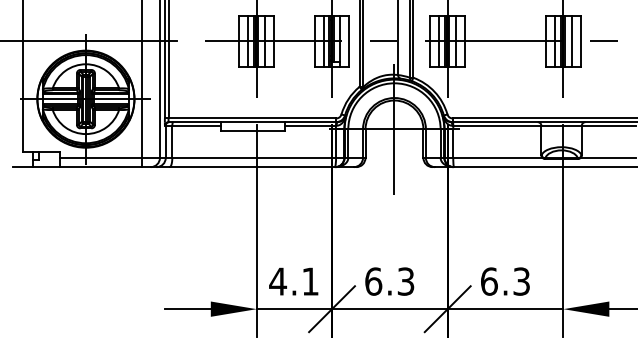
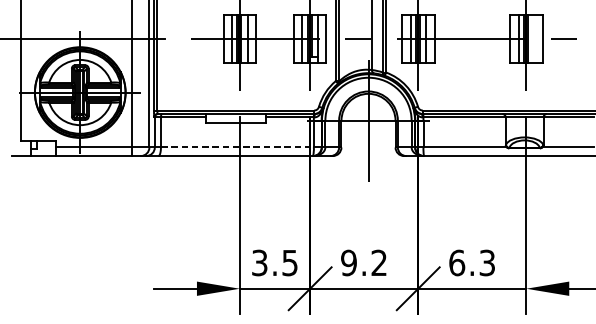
line: (571, 41) -> (533, 38), removed
line: (254, 157) -> (237, 147), solid -> dashed
text: (293, 281) -> (274, 262), 4.1 -> 3.5
text: (389, 281) -> (363, 262), 6.3 -> 9.2

